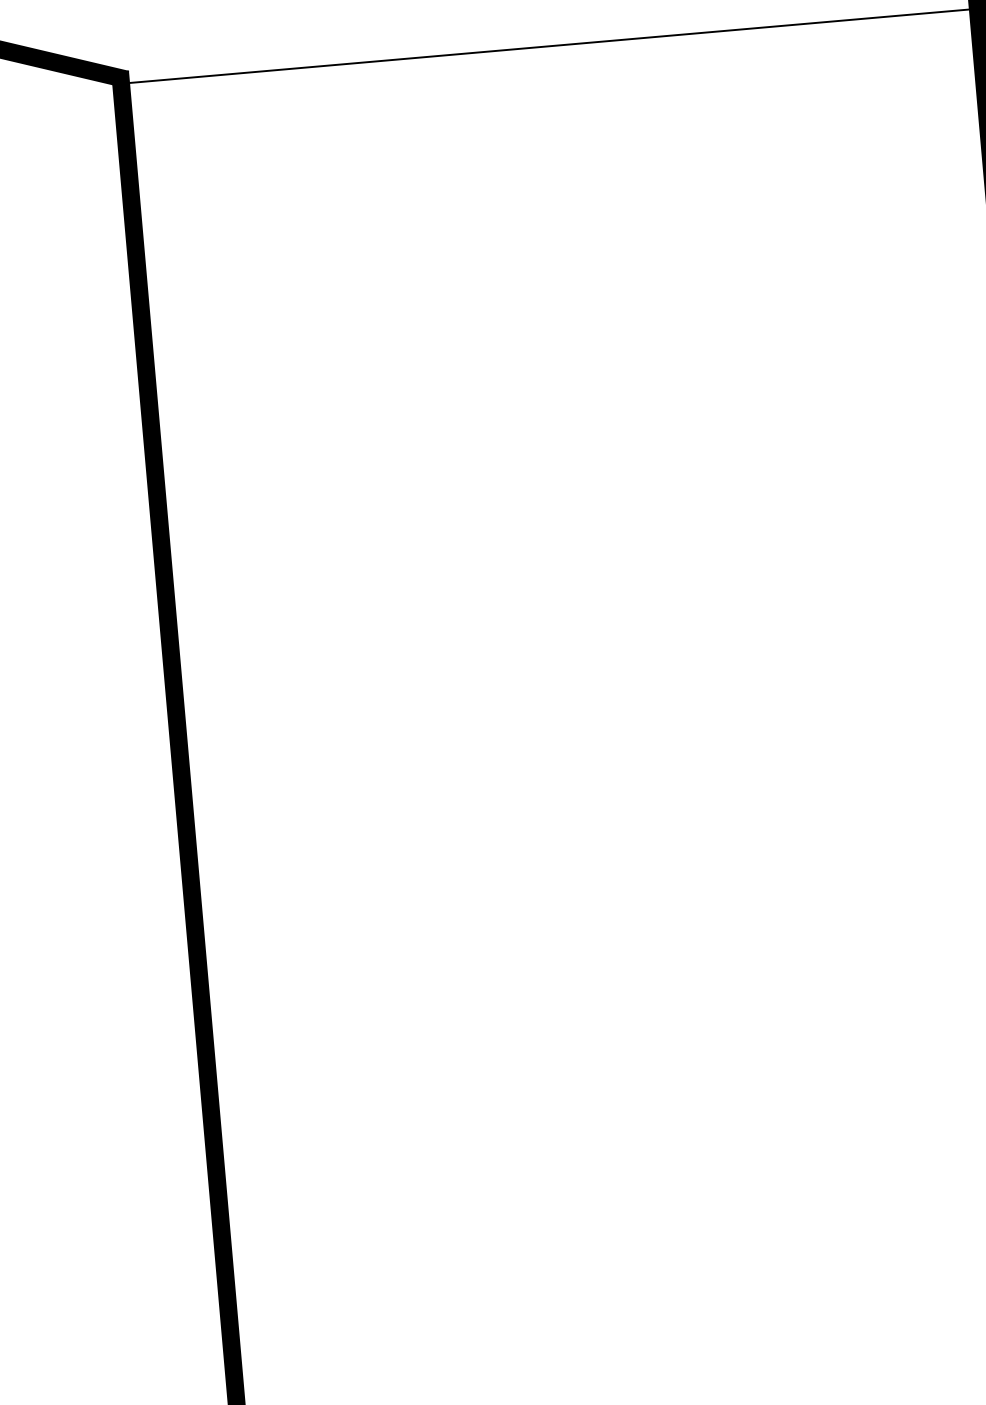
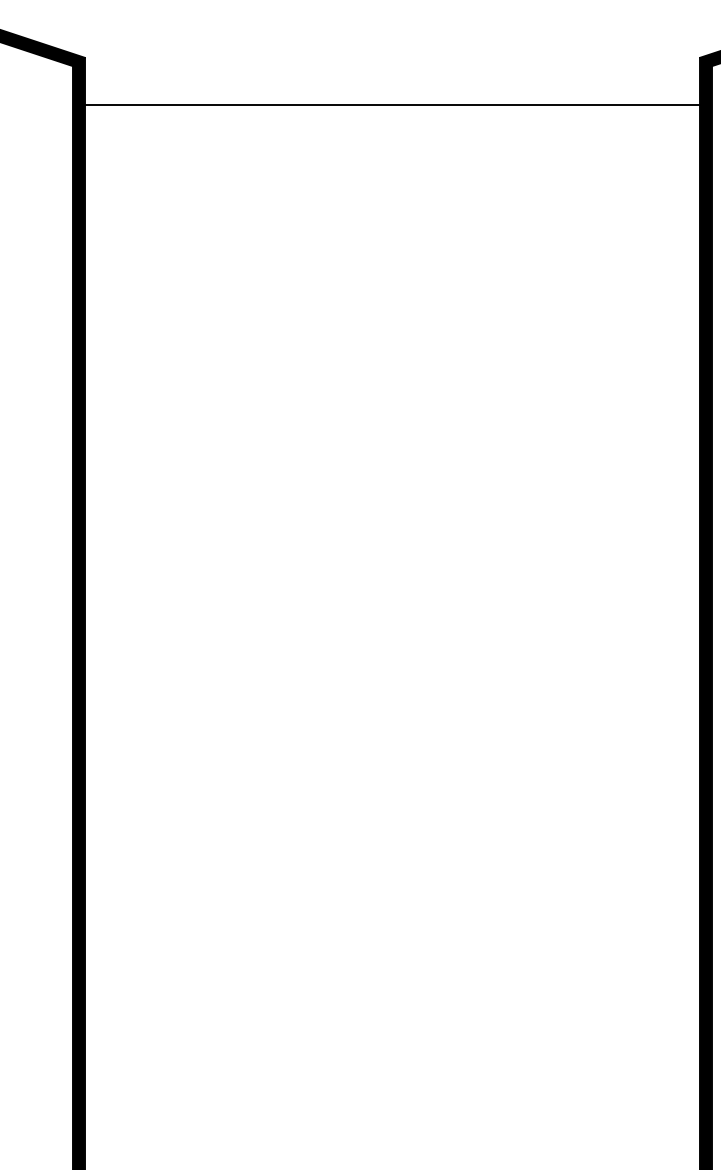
line: (549, 46) -> (392, 105), moved

